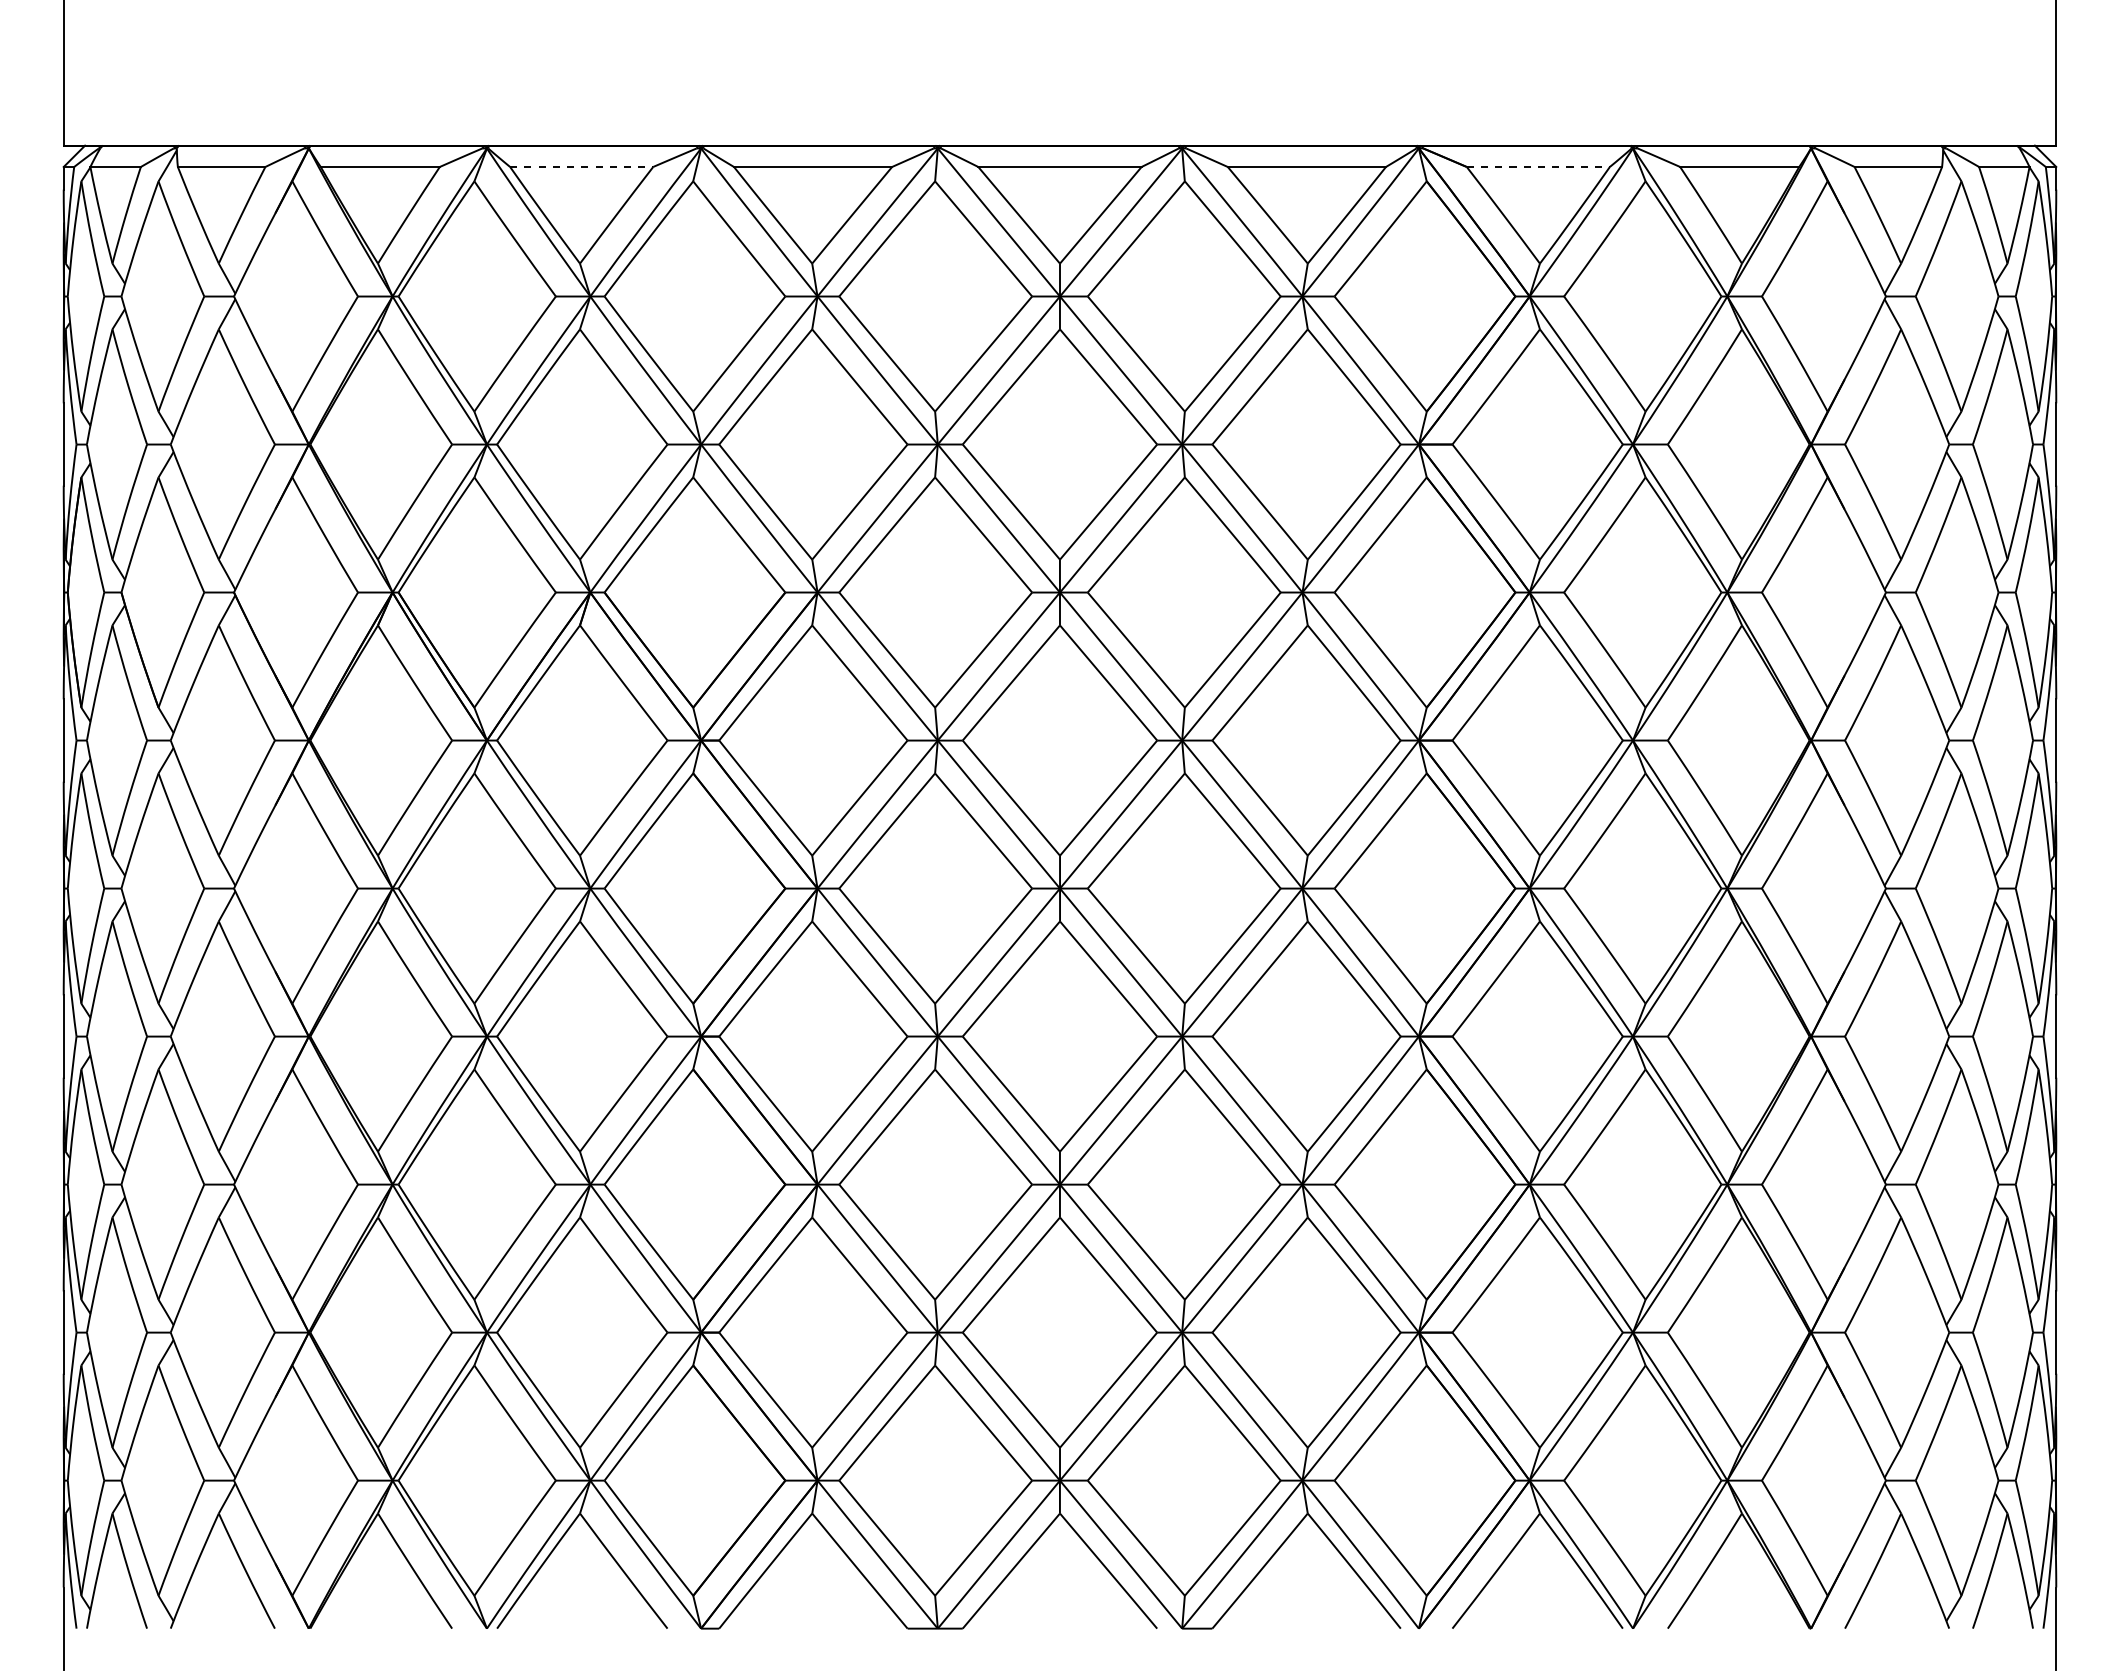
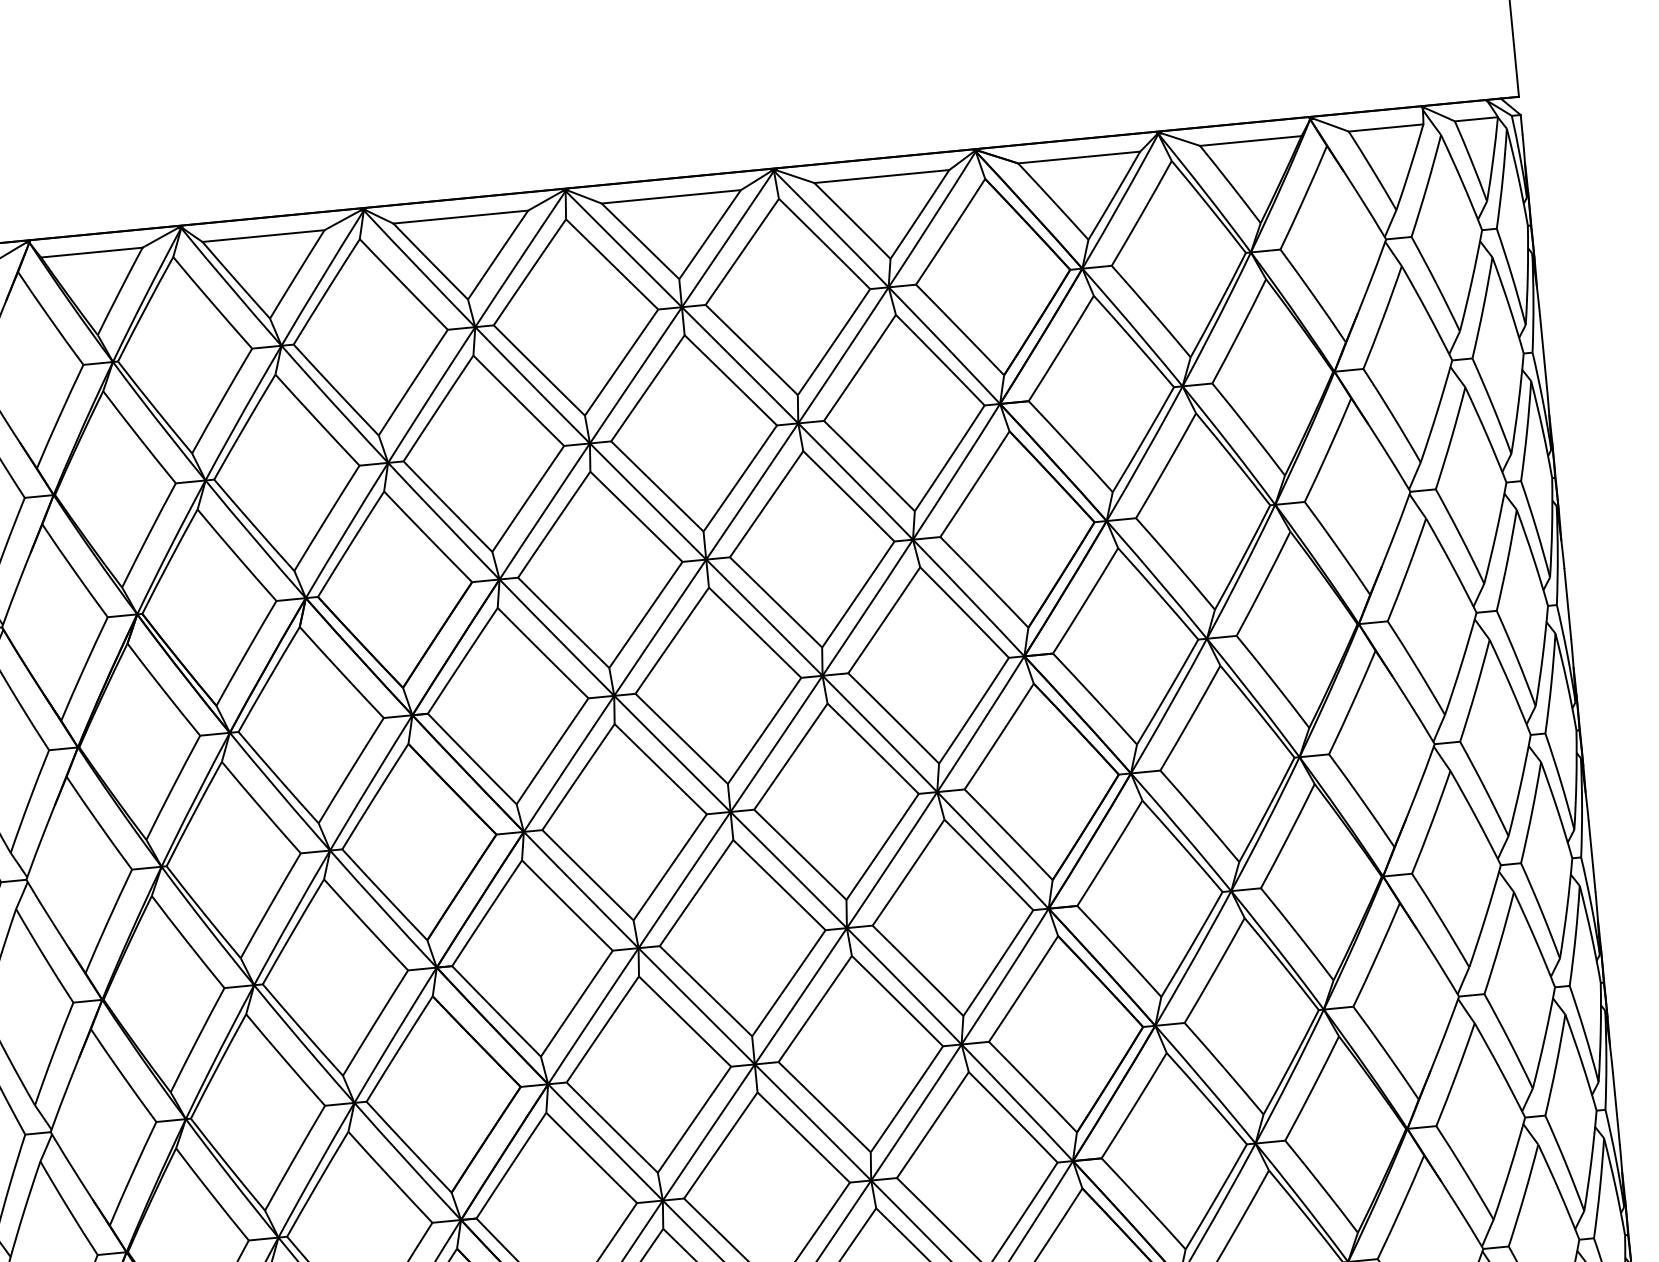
line: (581, 166) -> (263, 235), dashed -> solid
line: (1538, 166) -> (1079, 157), dashed -> solid

